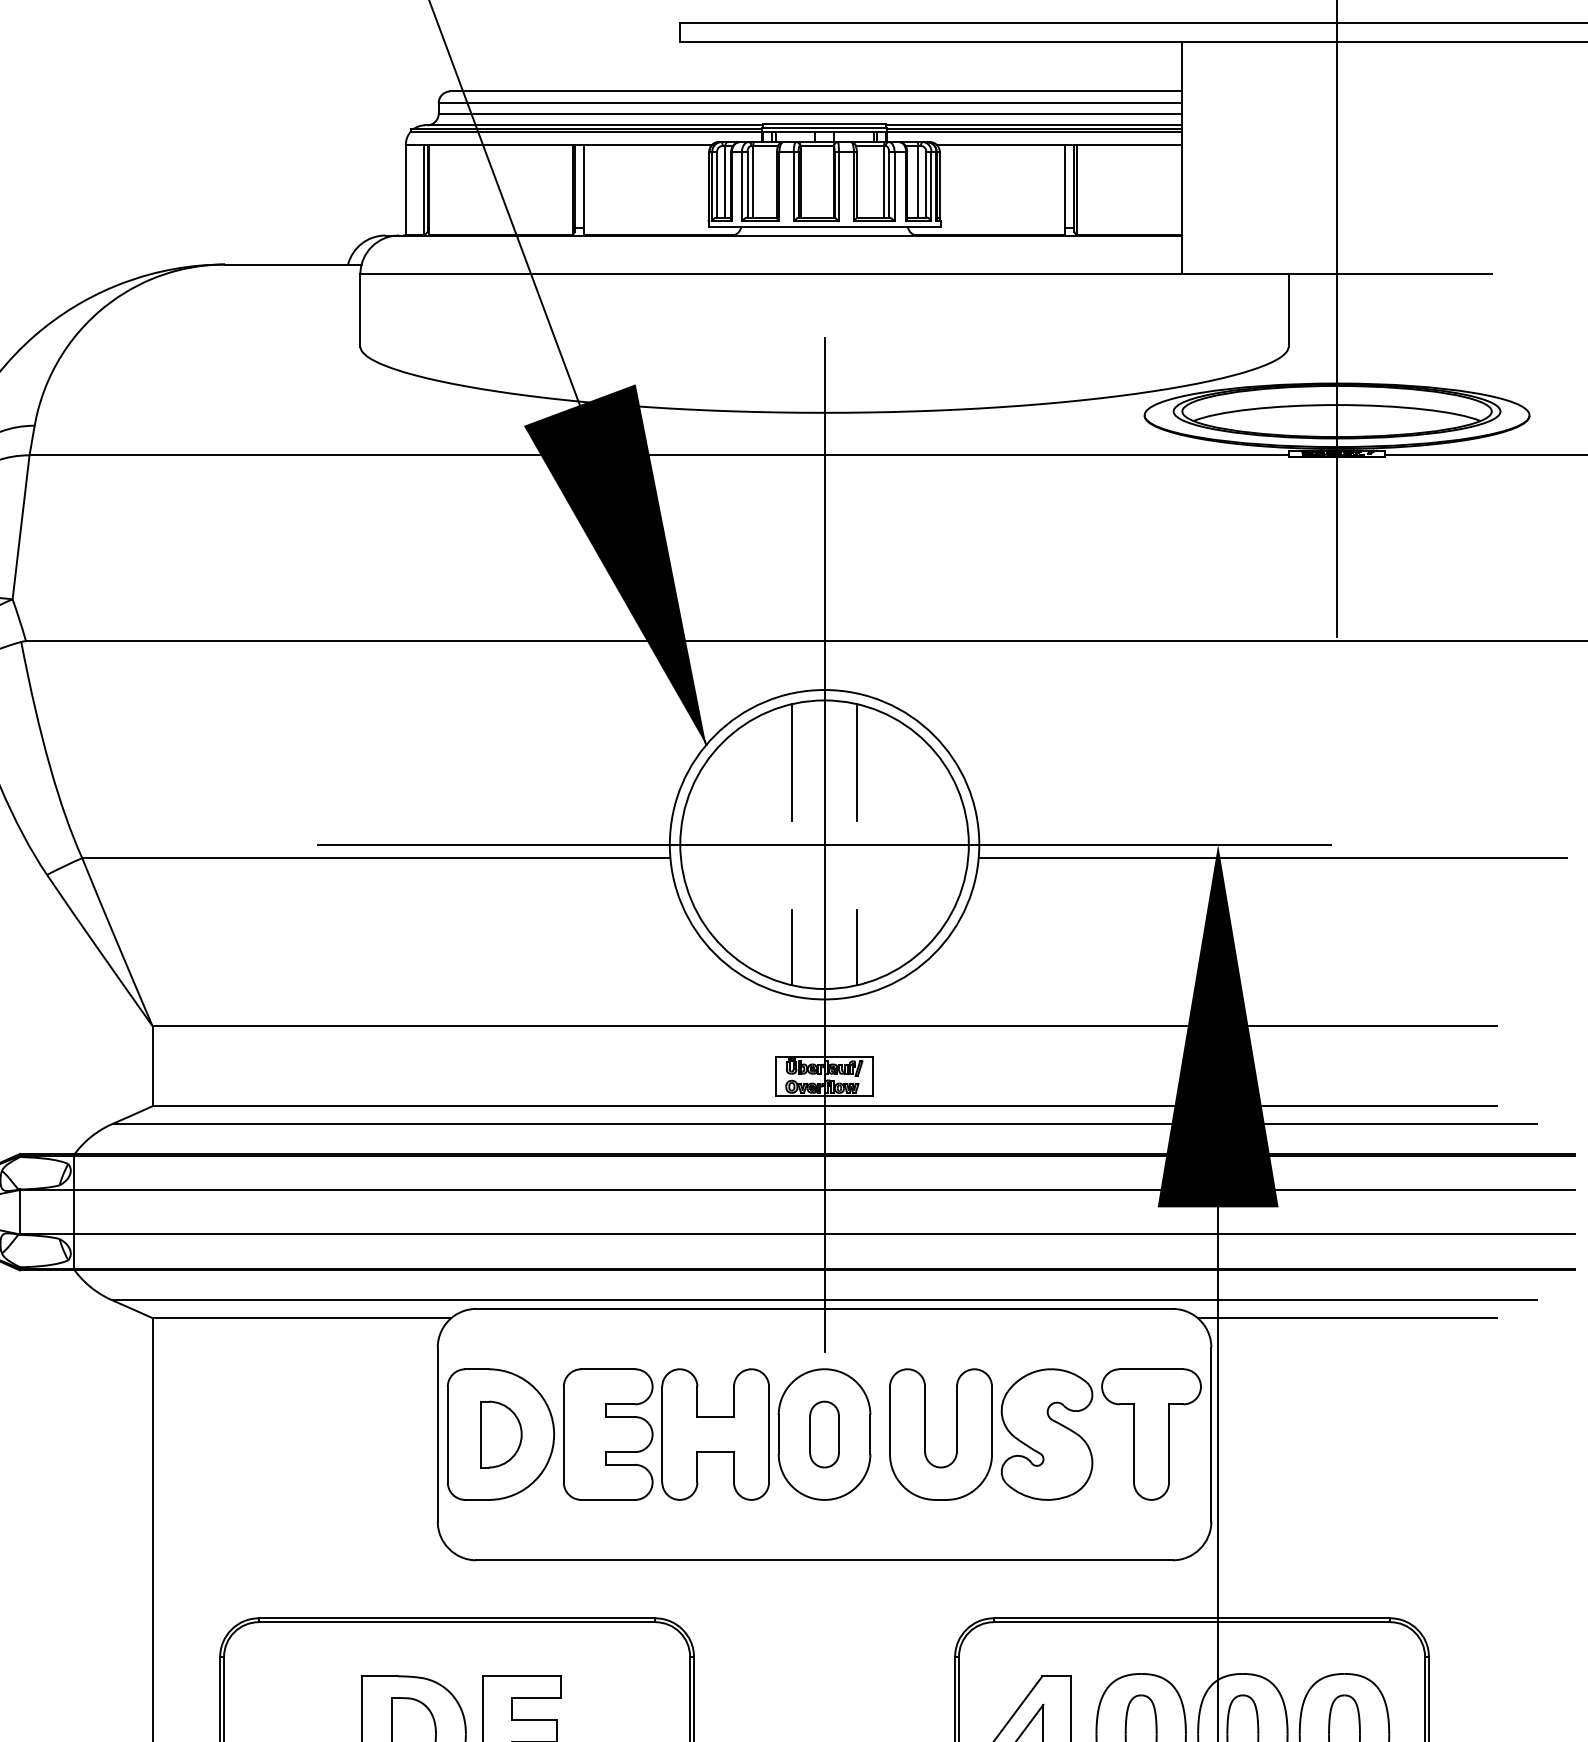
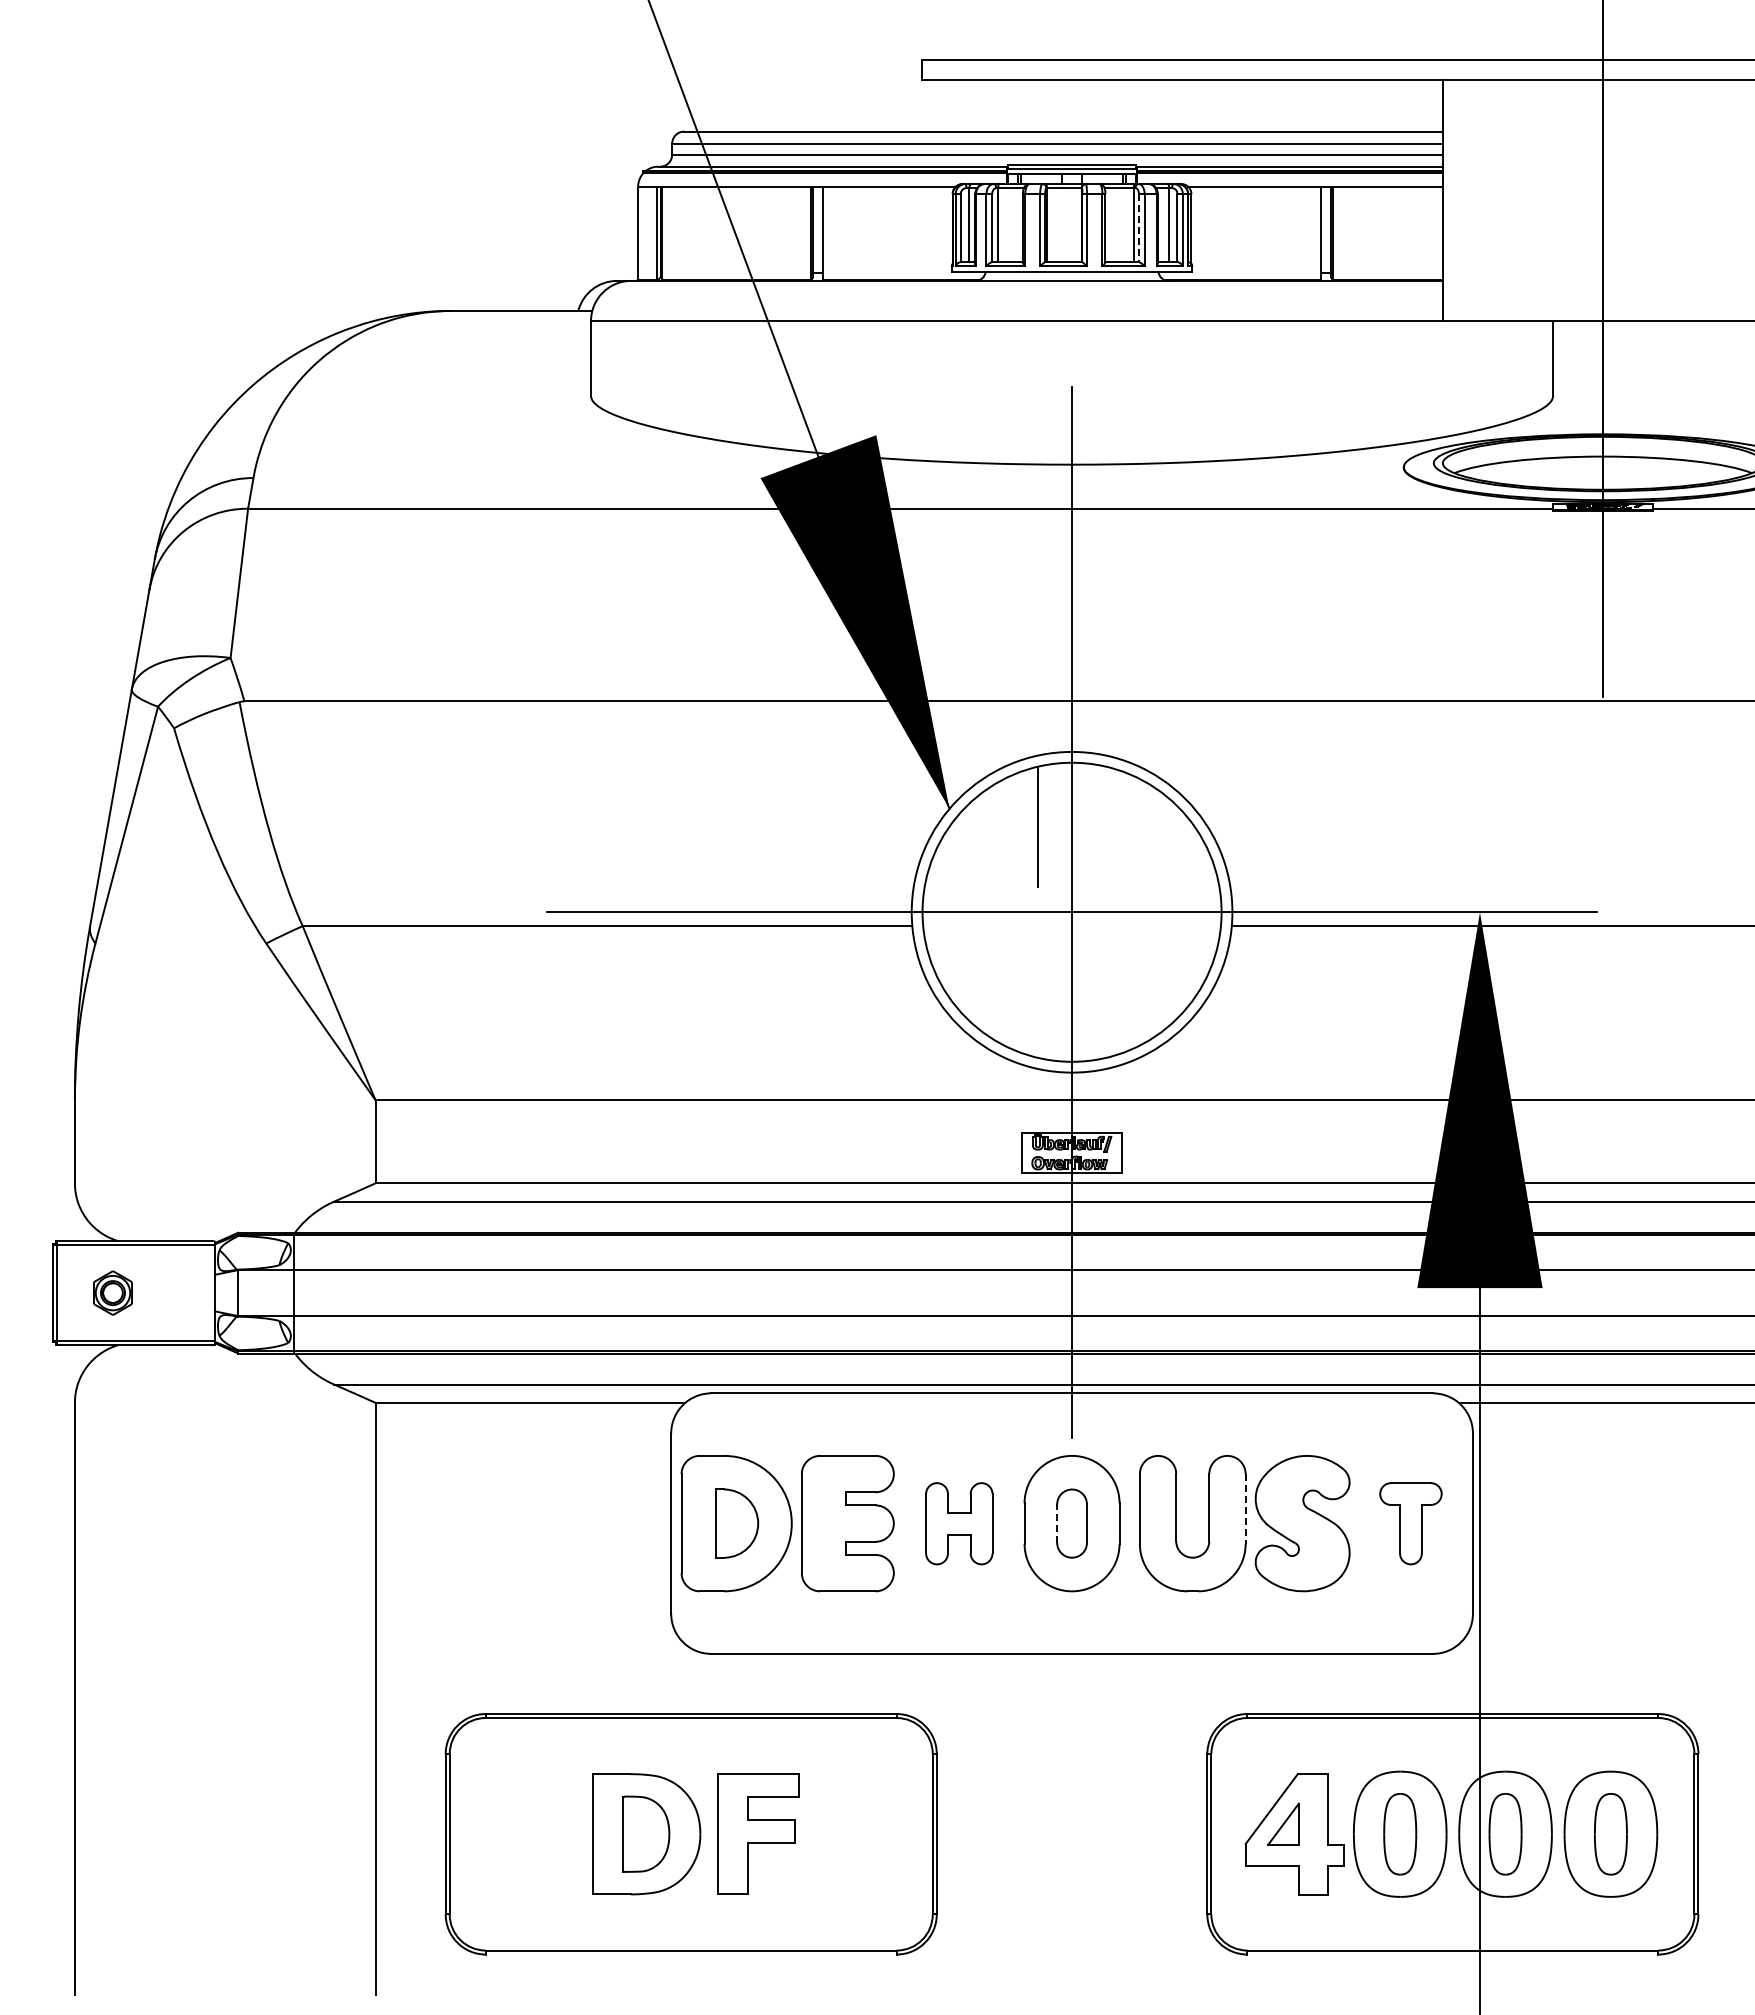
line: (888, 184) -> (1138, 228), solid -> dashed
line: (856, 761) -> (1105, 826), removed
line: (792, 947) -> (1038, 1018), removed
line: (856, 947) -> (1105, 1018), removed
line: (991, 1420) -> (1245, 1508), solid -> dashed
part: (715, 1434) -> (959, 1523), size x0.6
line: (810, 1434) -> (1057, 1523), solid -> dashed
part: (1151, 1434) -> (1410, 1523), size x0.6

